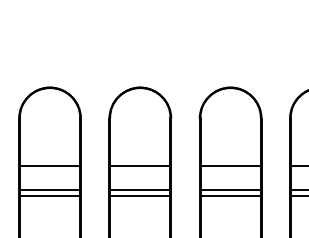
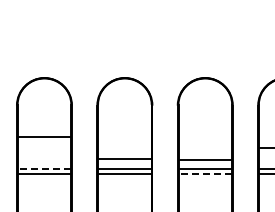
line: (50, 165) -> (44, 136), moved
line: (139, 165) -> (124, 158), moved
line: (230, 165) -> (205, 159), moved
line: (50, 190) -> (44, 169), solid -> dashed
line: (230, 195) -> (205, 174), solid -> dashed

